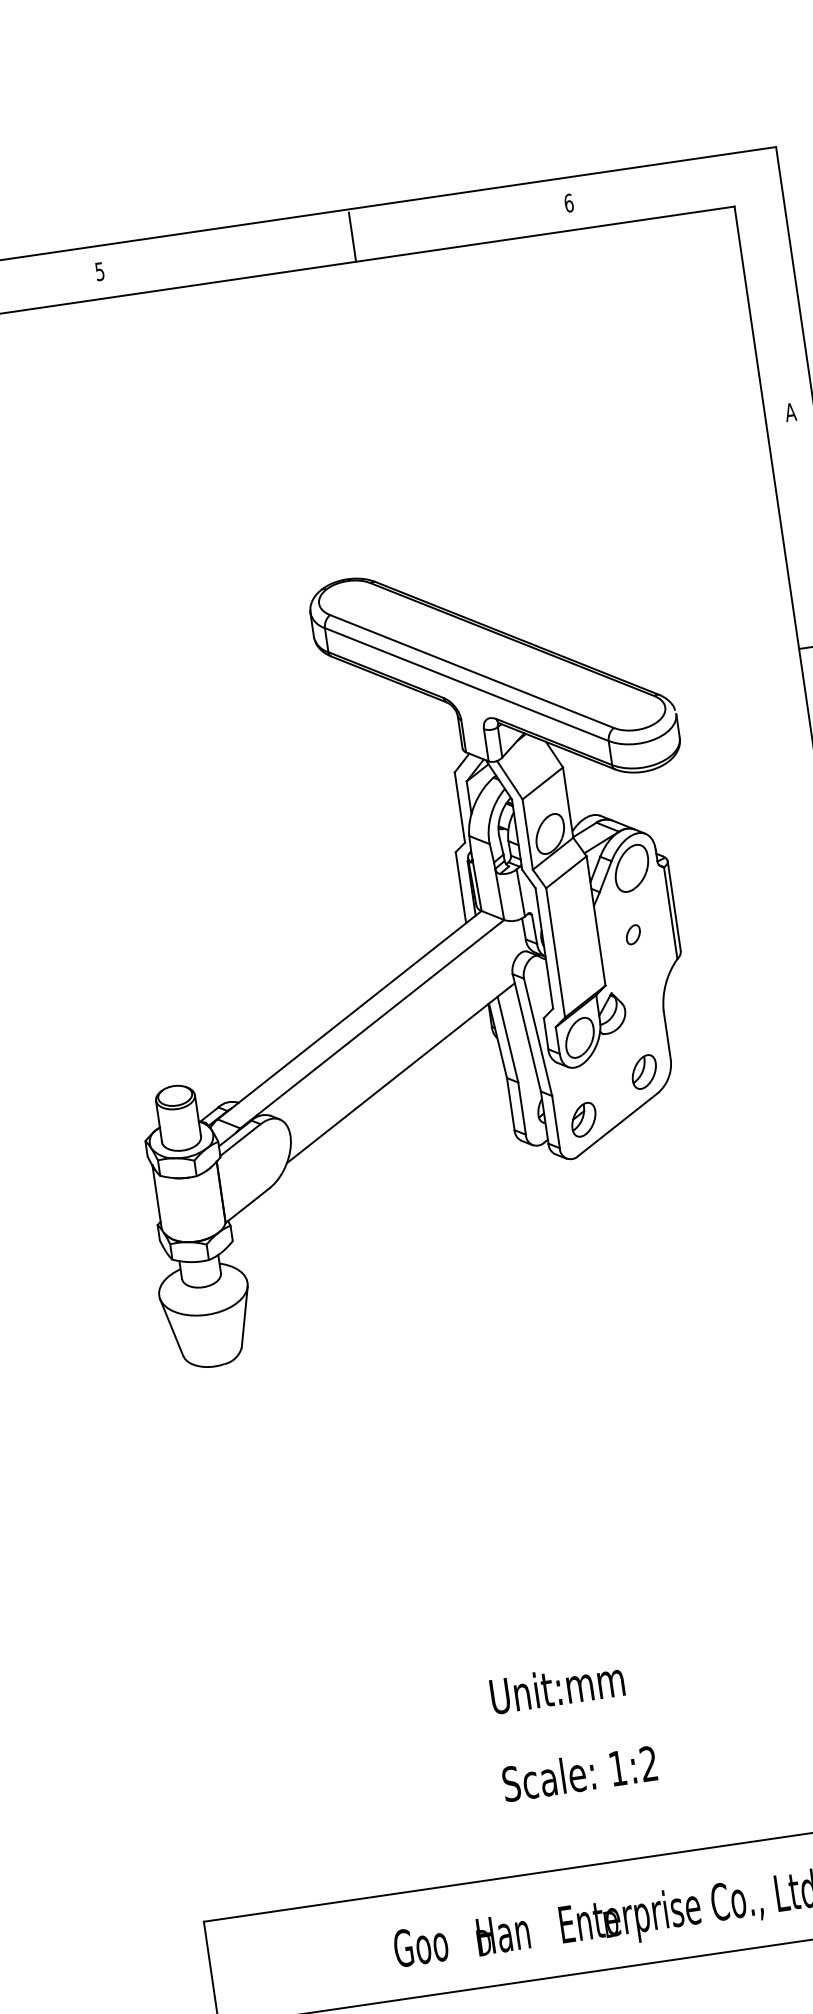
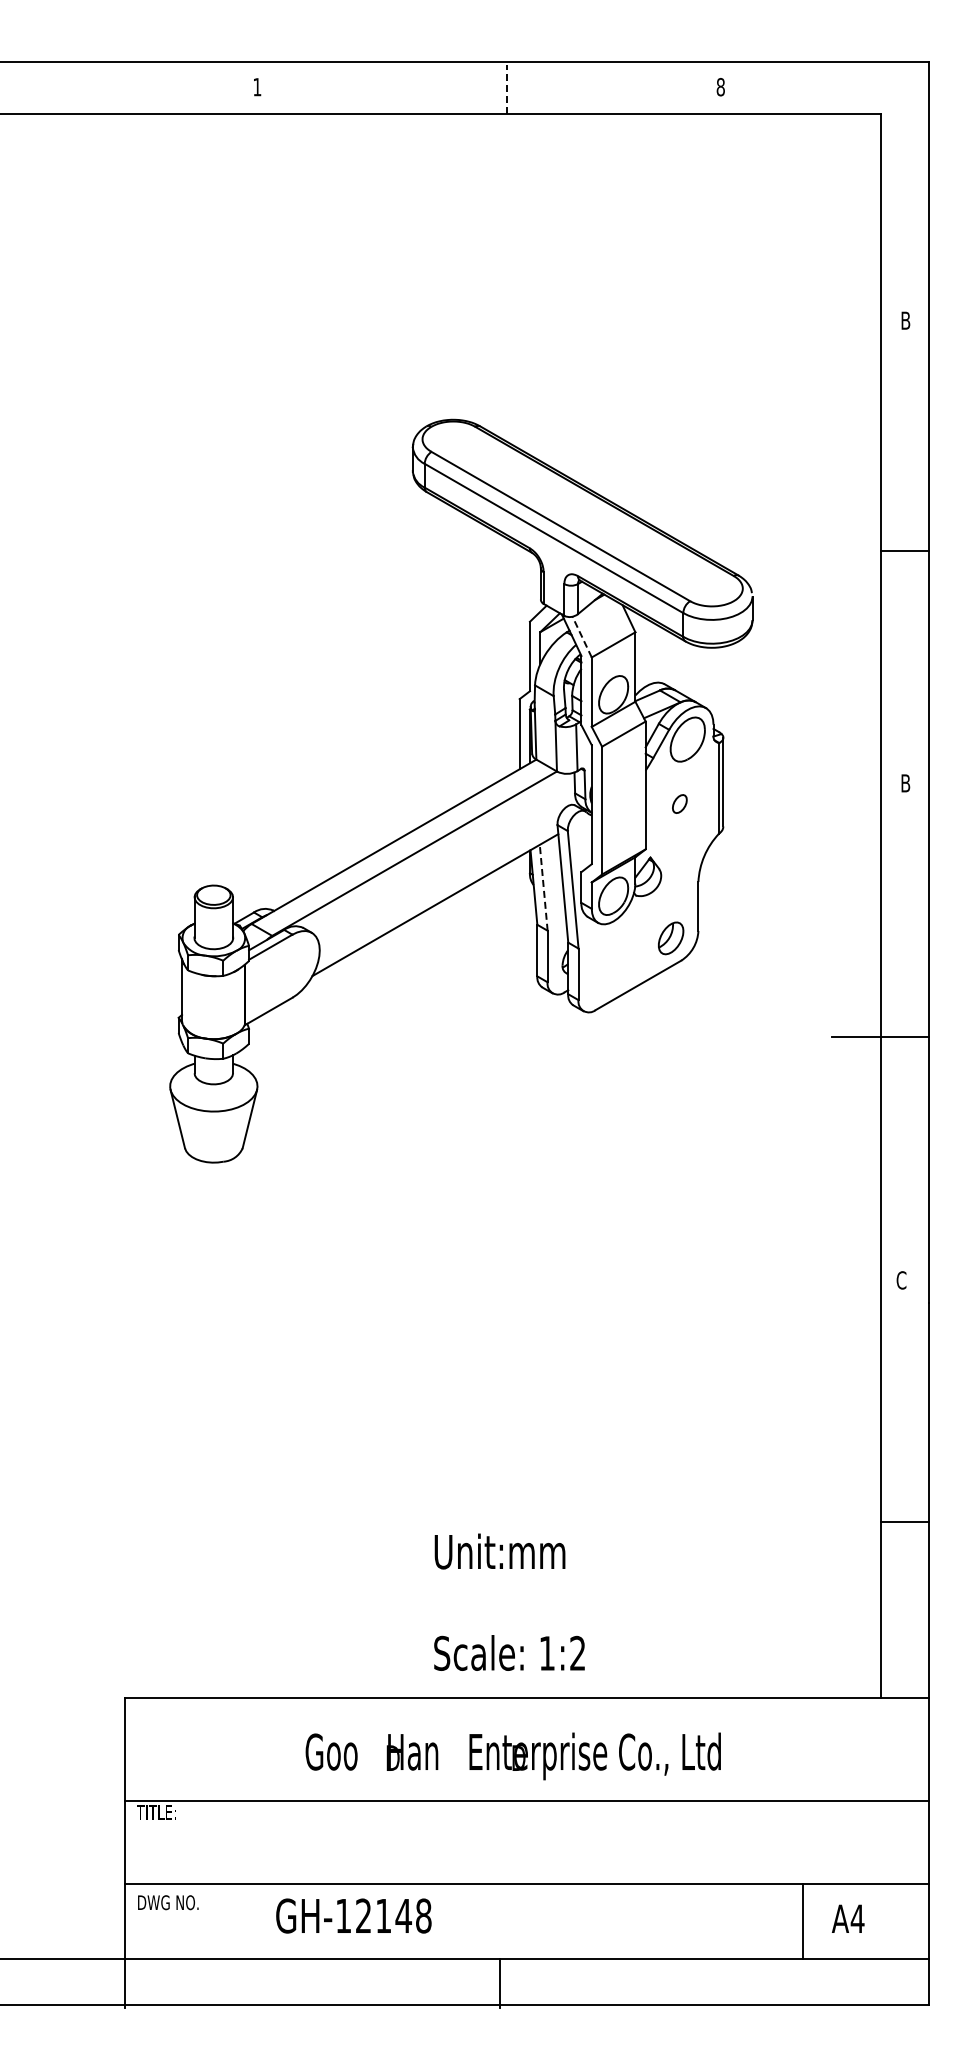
text: (568, 203) -> (720, 87), 6 -> 8
line: (352, 237) -> (506, 89), solid -> dashed
text: (100, 271) -> (257, 87), 5 -> 1
text: (790, 412) -> (905, 320), A -> B
line: (510, 780) -> (582, 637), solid -> dashed
line: (507, 1039) -> (543, 887), solid -> dashed
part: (583, 1119) -> (605, 975), removed
text: (556, 1687) -> (499, 1551), moved
text: (579, 1773) -> (509, 1652), moved

